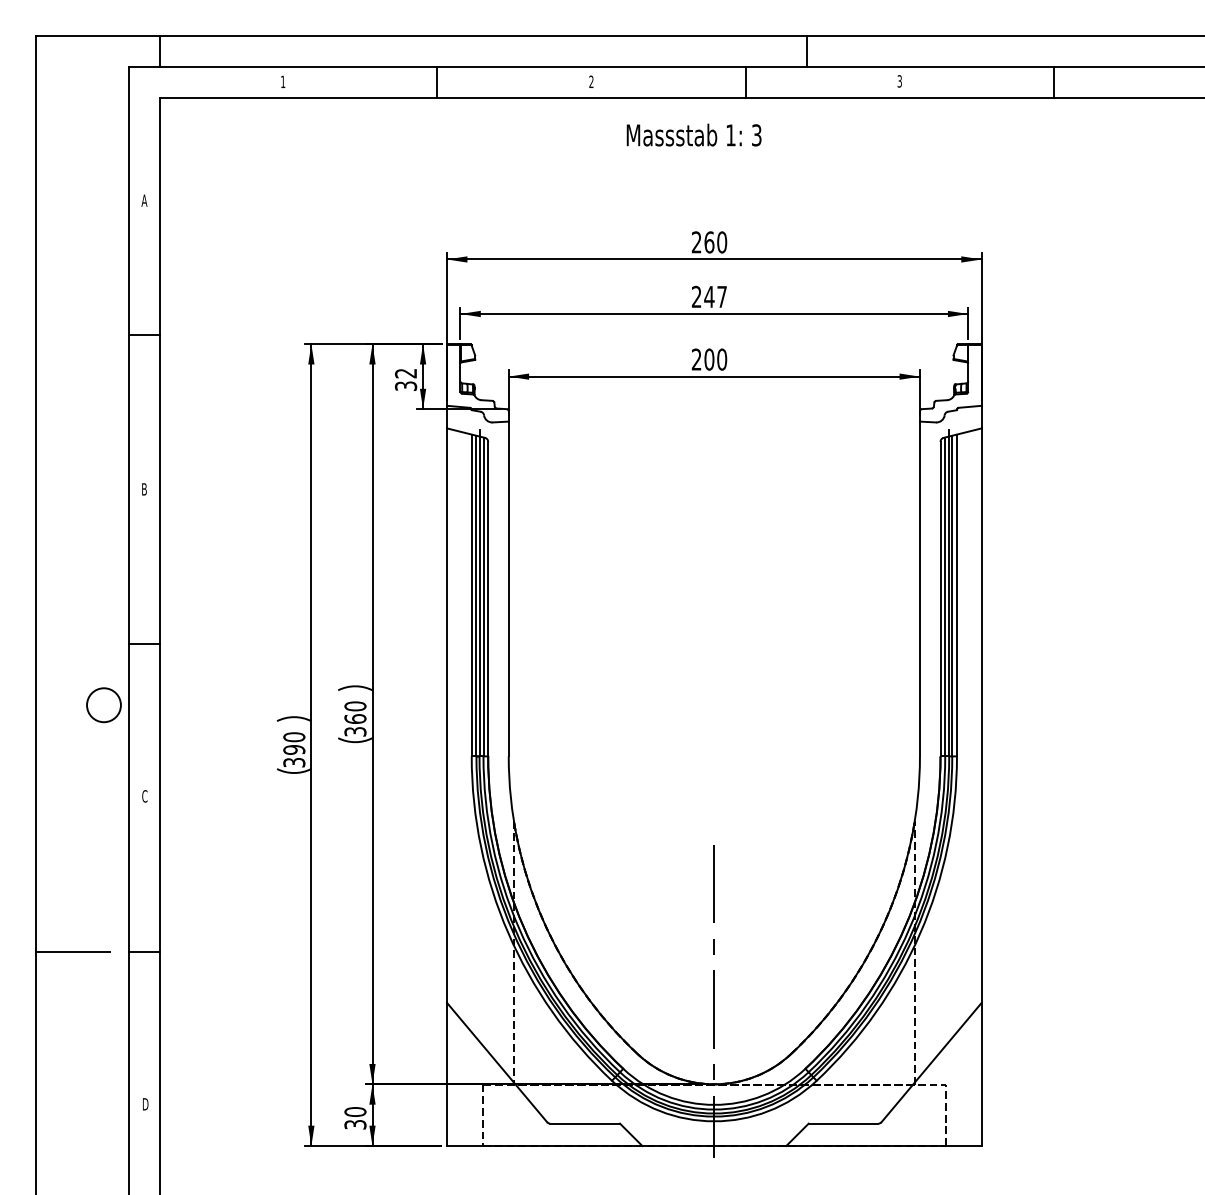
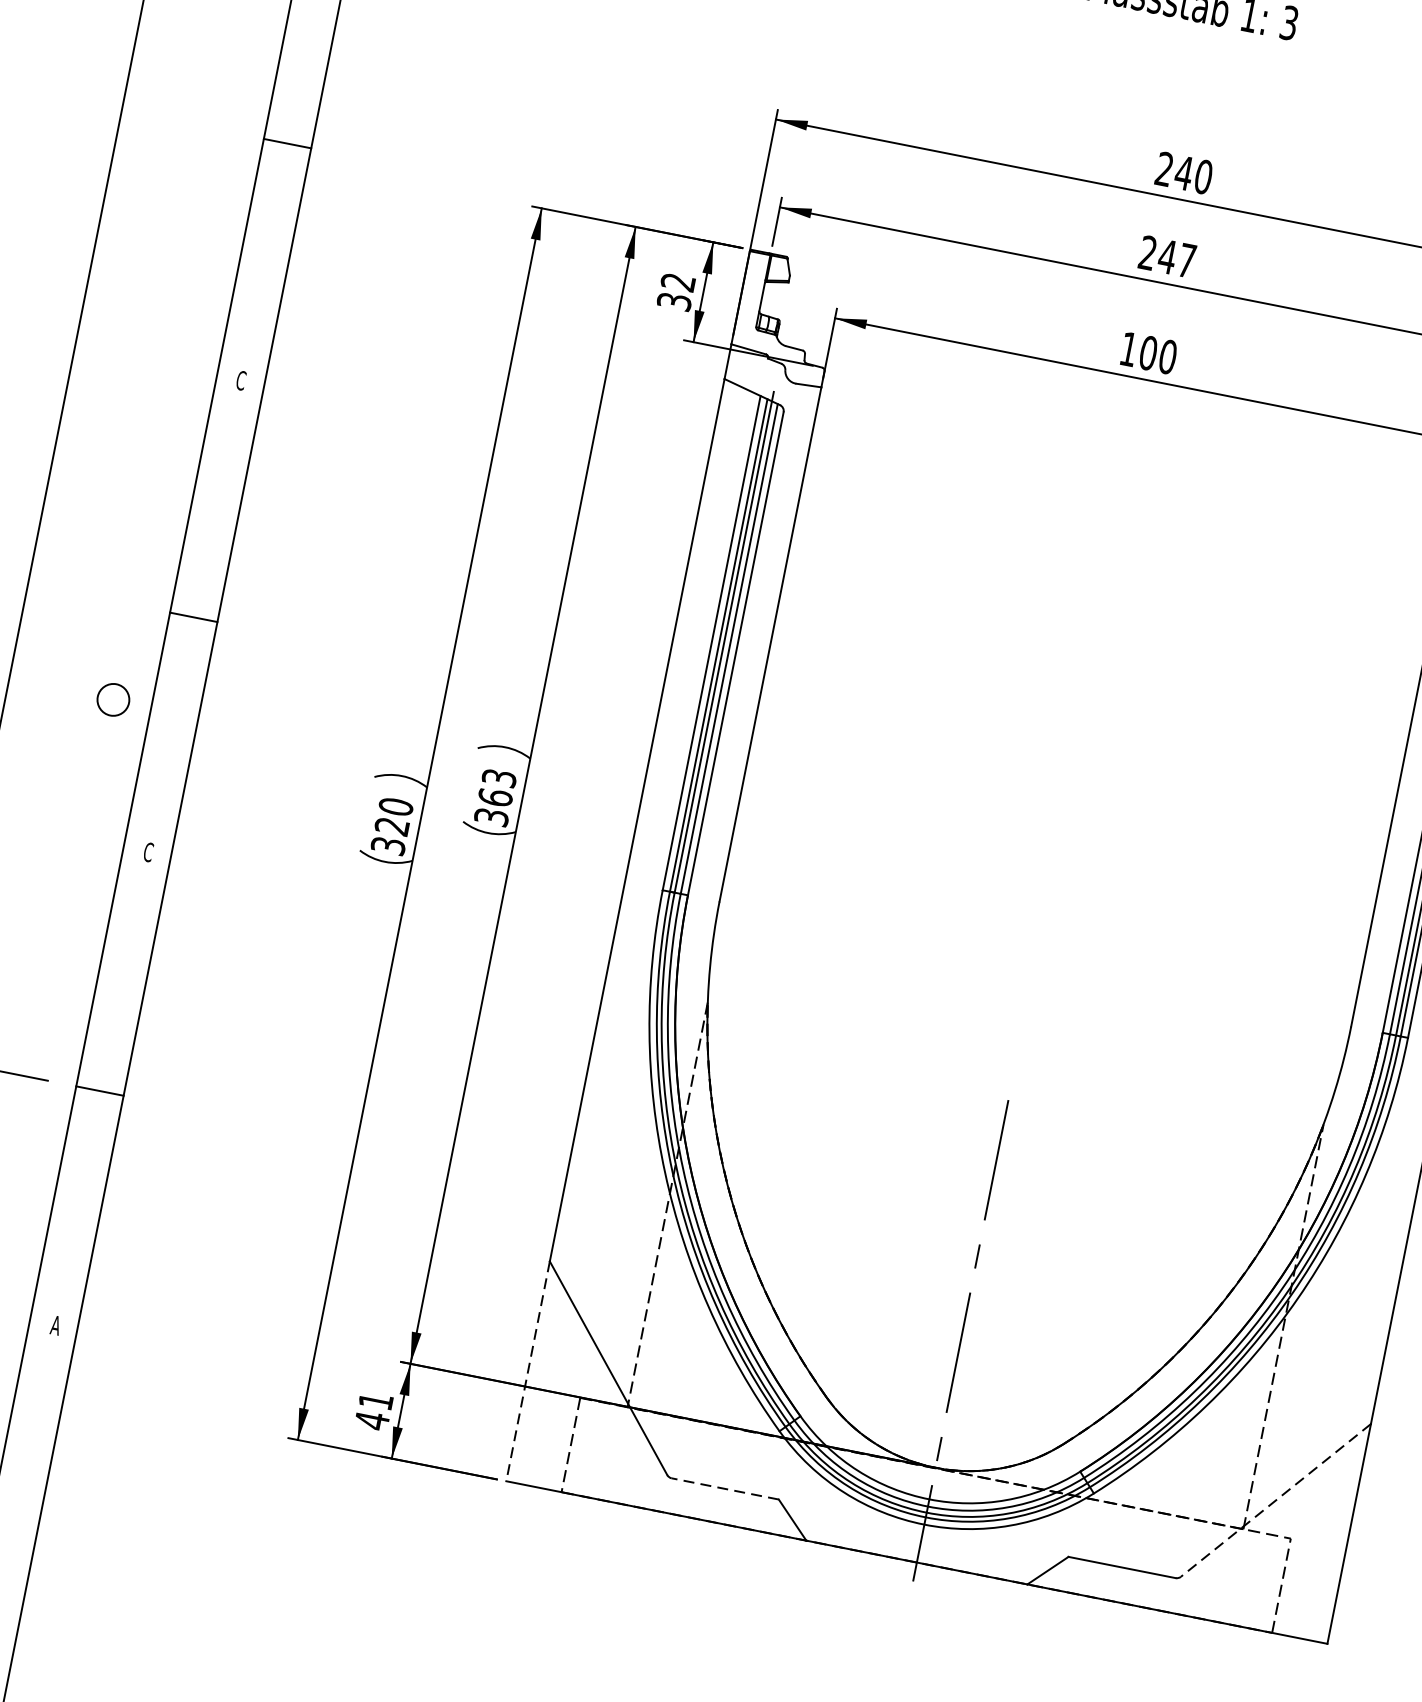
text: (709, 242) -> (1184, 173), 260 -> 240
text: (696, 359) -> (1128, 349), 200 -> 100
text: (144, 489) -> (241, 380), B -> C
circle: (103, 705) -> (112, 700), size x0.6
text: (355, 706) -> (499, 778), 360 -> 363
text: (294, 749) -> (392, 825), 390 -> 320
line: (931, 1062) -> (1275, 1500), solid -> dashed
line: (447, 1074) -> (528, 1371), solid -> dashed
text: (145, 1104) -> (55, 1325), D -> A
text: (355, 1118) -> (374, 1411), 30 -> 41
line: (585, 1123) -> (725, 1488), solid -> dashed

